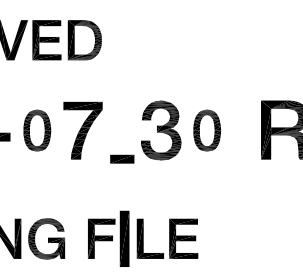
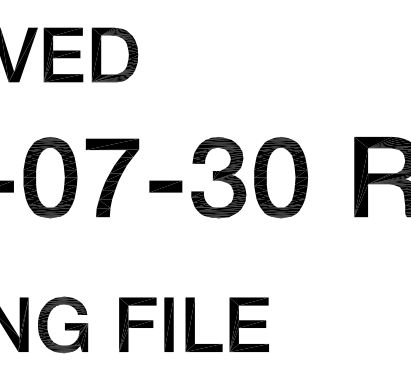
part: (37, 130) -> (50, 177), size x1.43
part: (207, 130) -> (281, 177), size x1.43
part: (122, 159) -> (165, 186), moved
part: (124, 238) -> (168, 324), size x0.71

